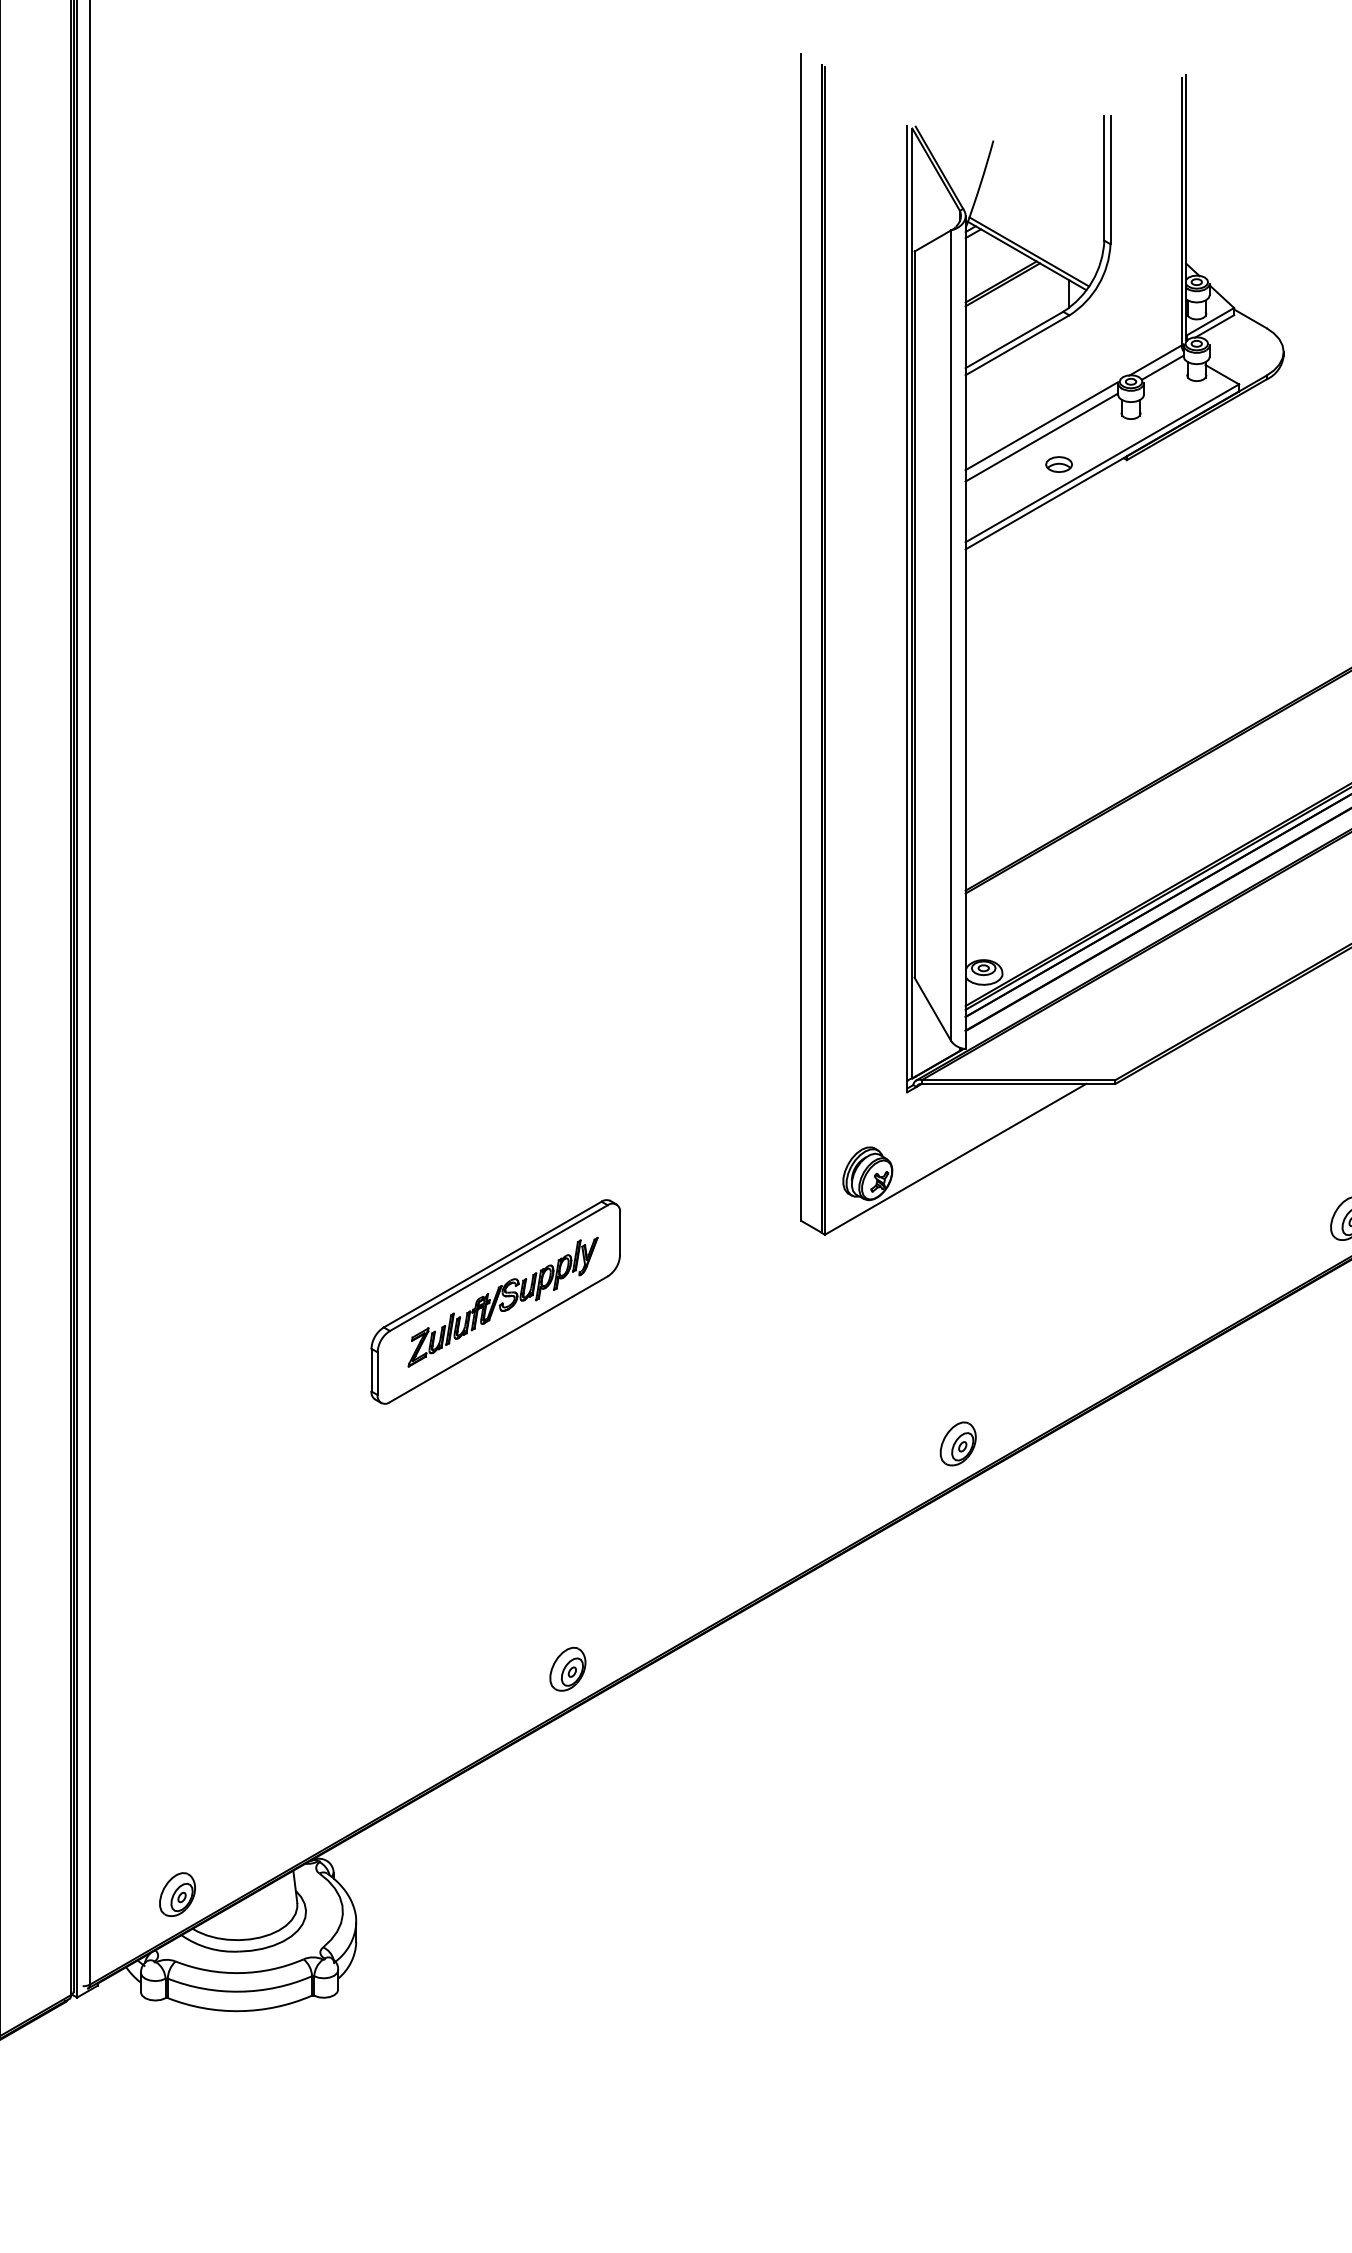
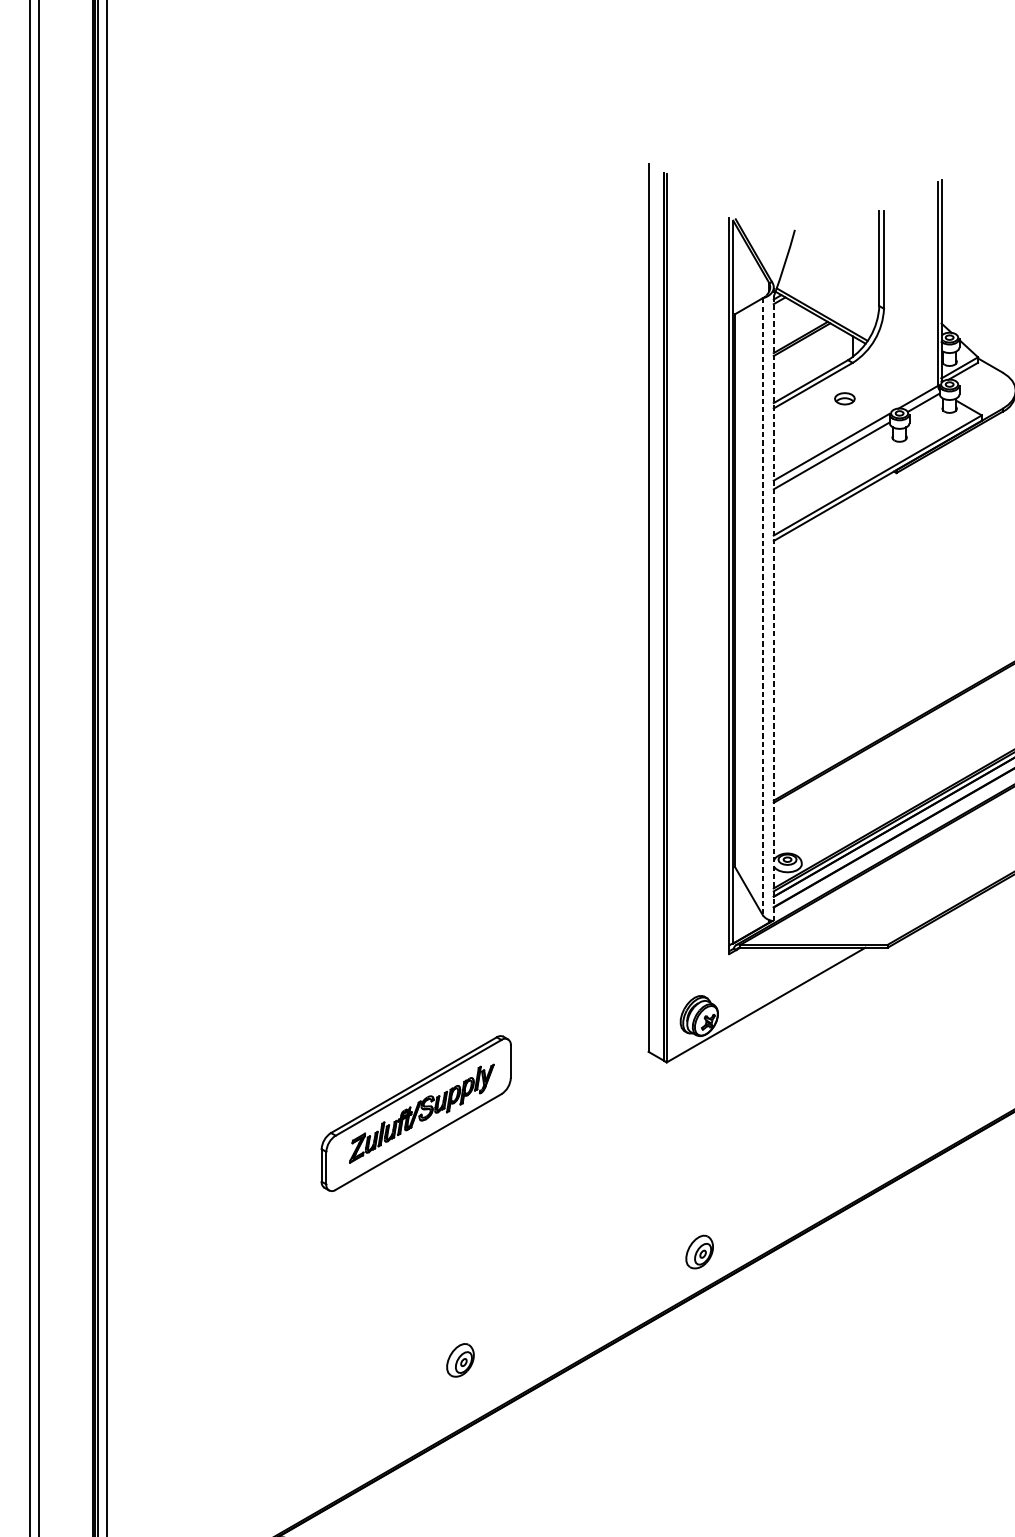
part: (1059, 464) -> (845, 398), moved
line: (965, 631) -> (773, 603), solid -> dashed
line: (951, 635) -> (763, 606), solid -> dashed
part: (957, 1443) -> (699, 1251), moved
part: (567, 1668) -> (460, 1359), moved

